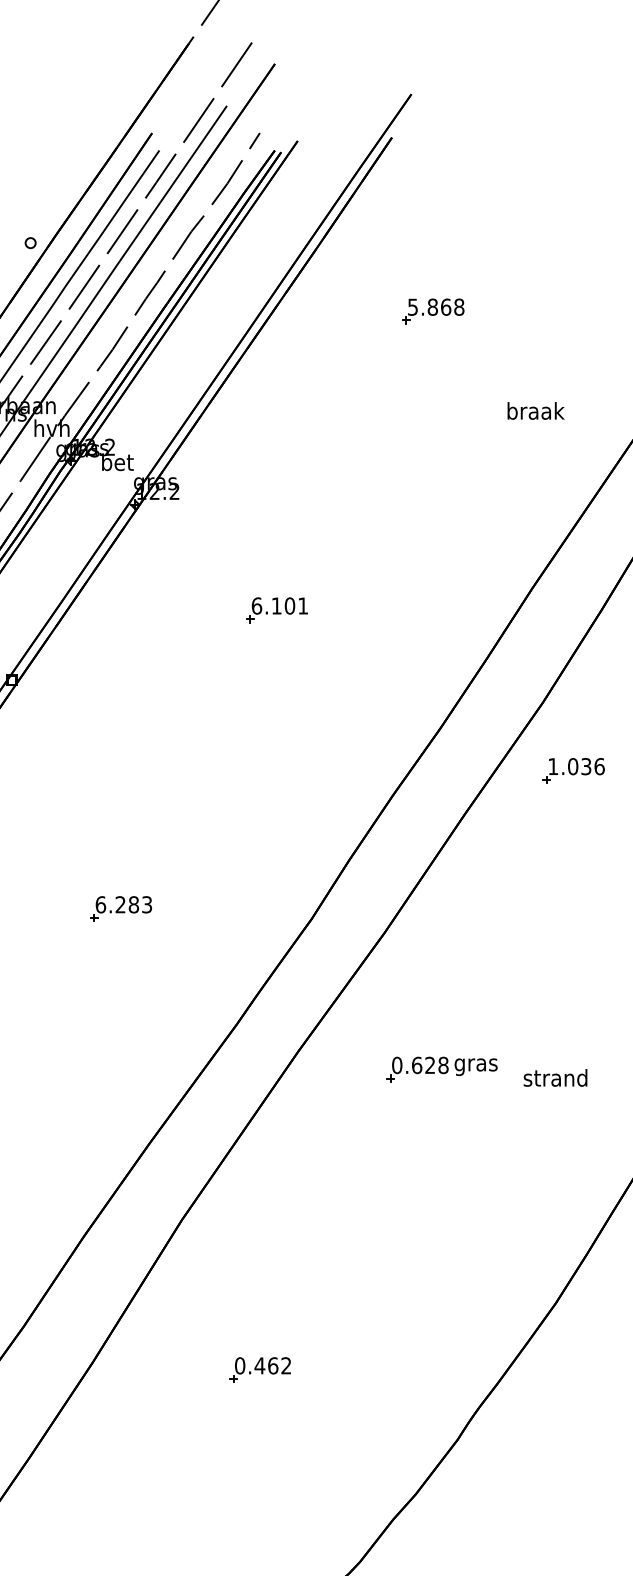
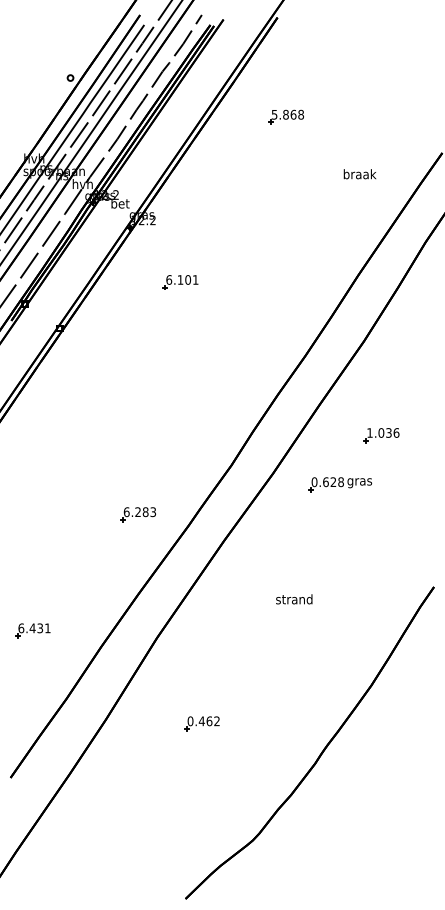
part: (432, 310) -> (285, 116), moved
part: (276, 610) -> (180, 282), moved
part: (573, 770) -> (381, 435), moved
part: (121, 908) -> (138, 514), moved
part: (442, 1069) -> (340, 484), moved
text: (555, 1078) -> (294, 599), moved

